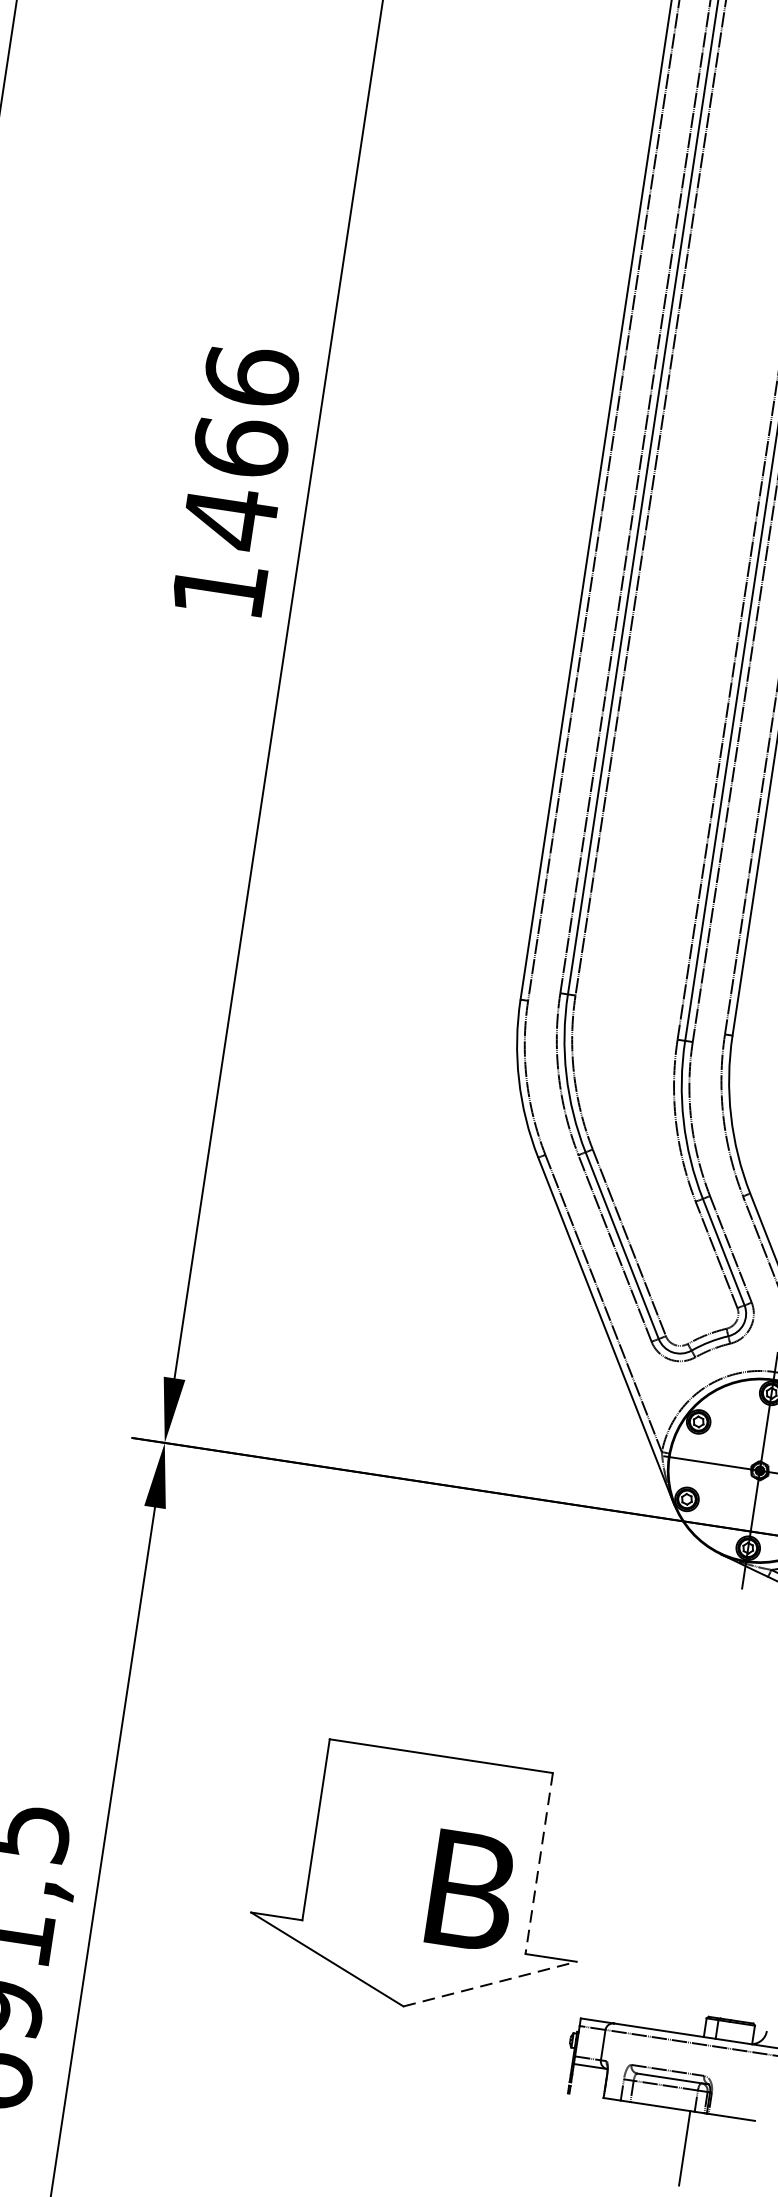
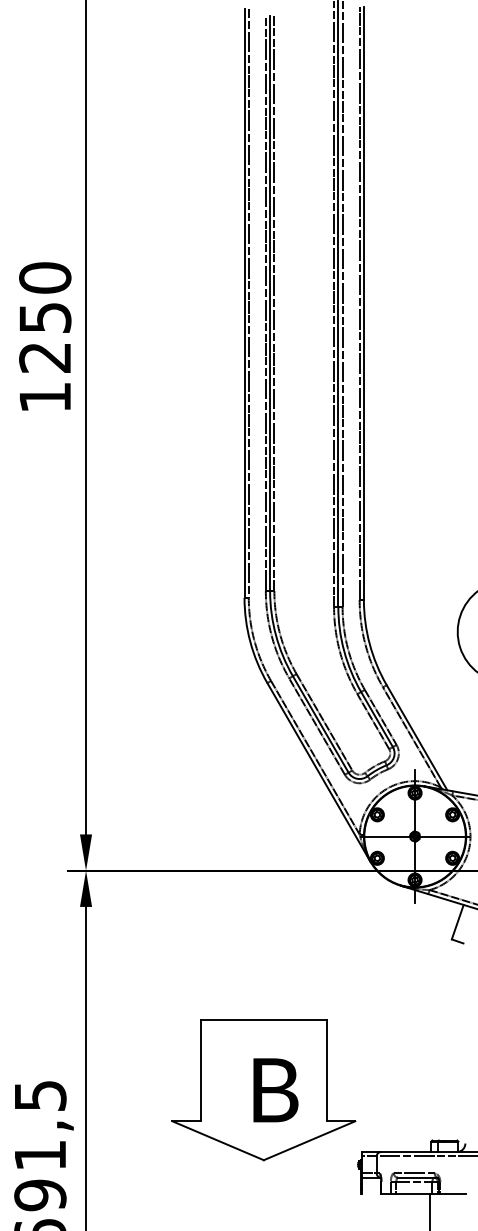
text: (241, 448) -> (45, 318), 1466 -> 1250
line: (539, 1863) -> (326, 1070), dashed -> solid
text: (471, 1891) -> (275, 1090), moved
line: (490, 1983) -> (309, 1140), dashed -> solid

